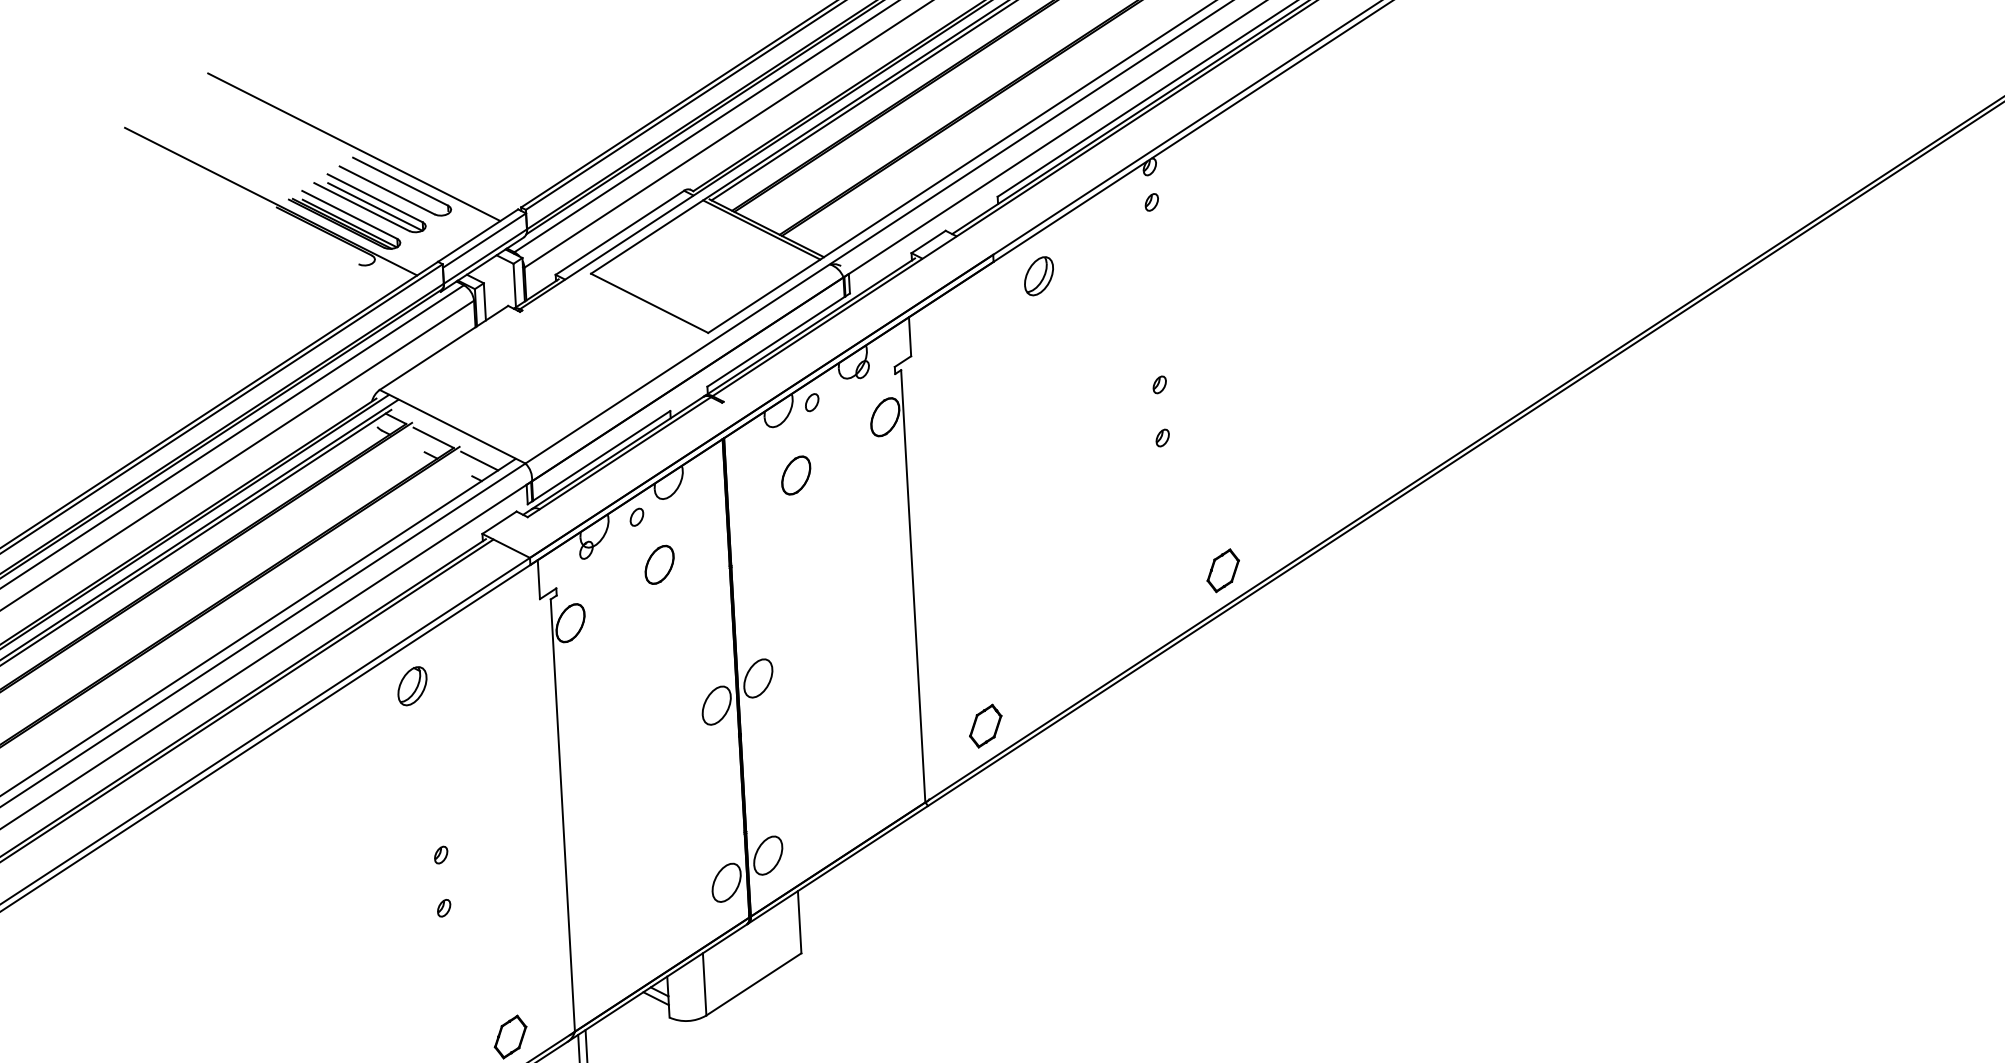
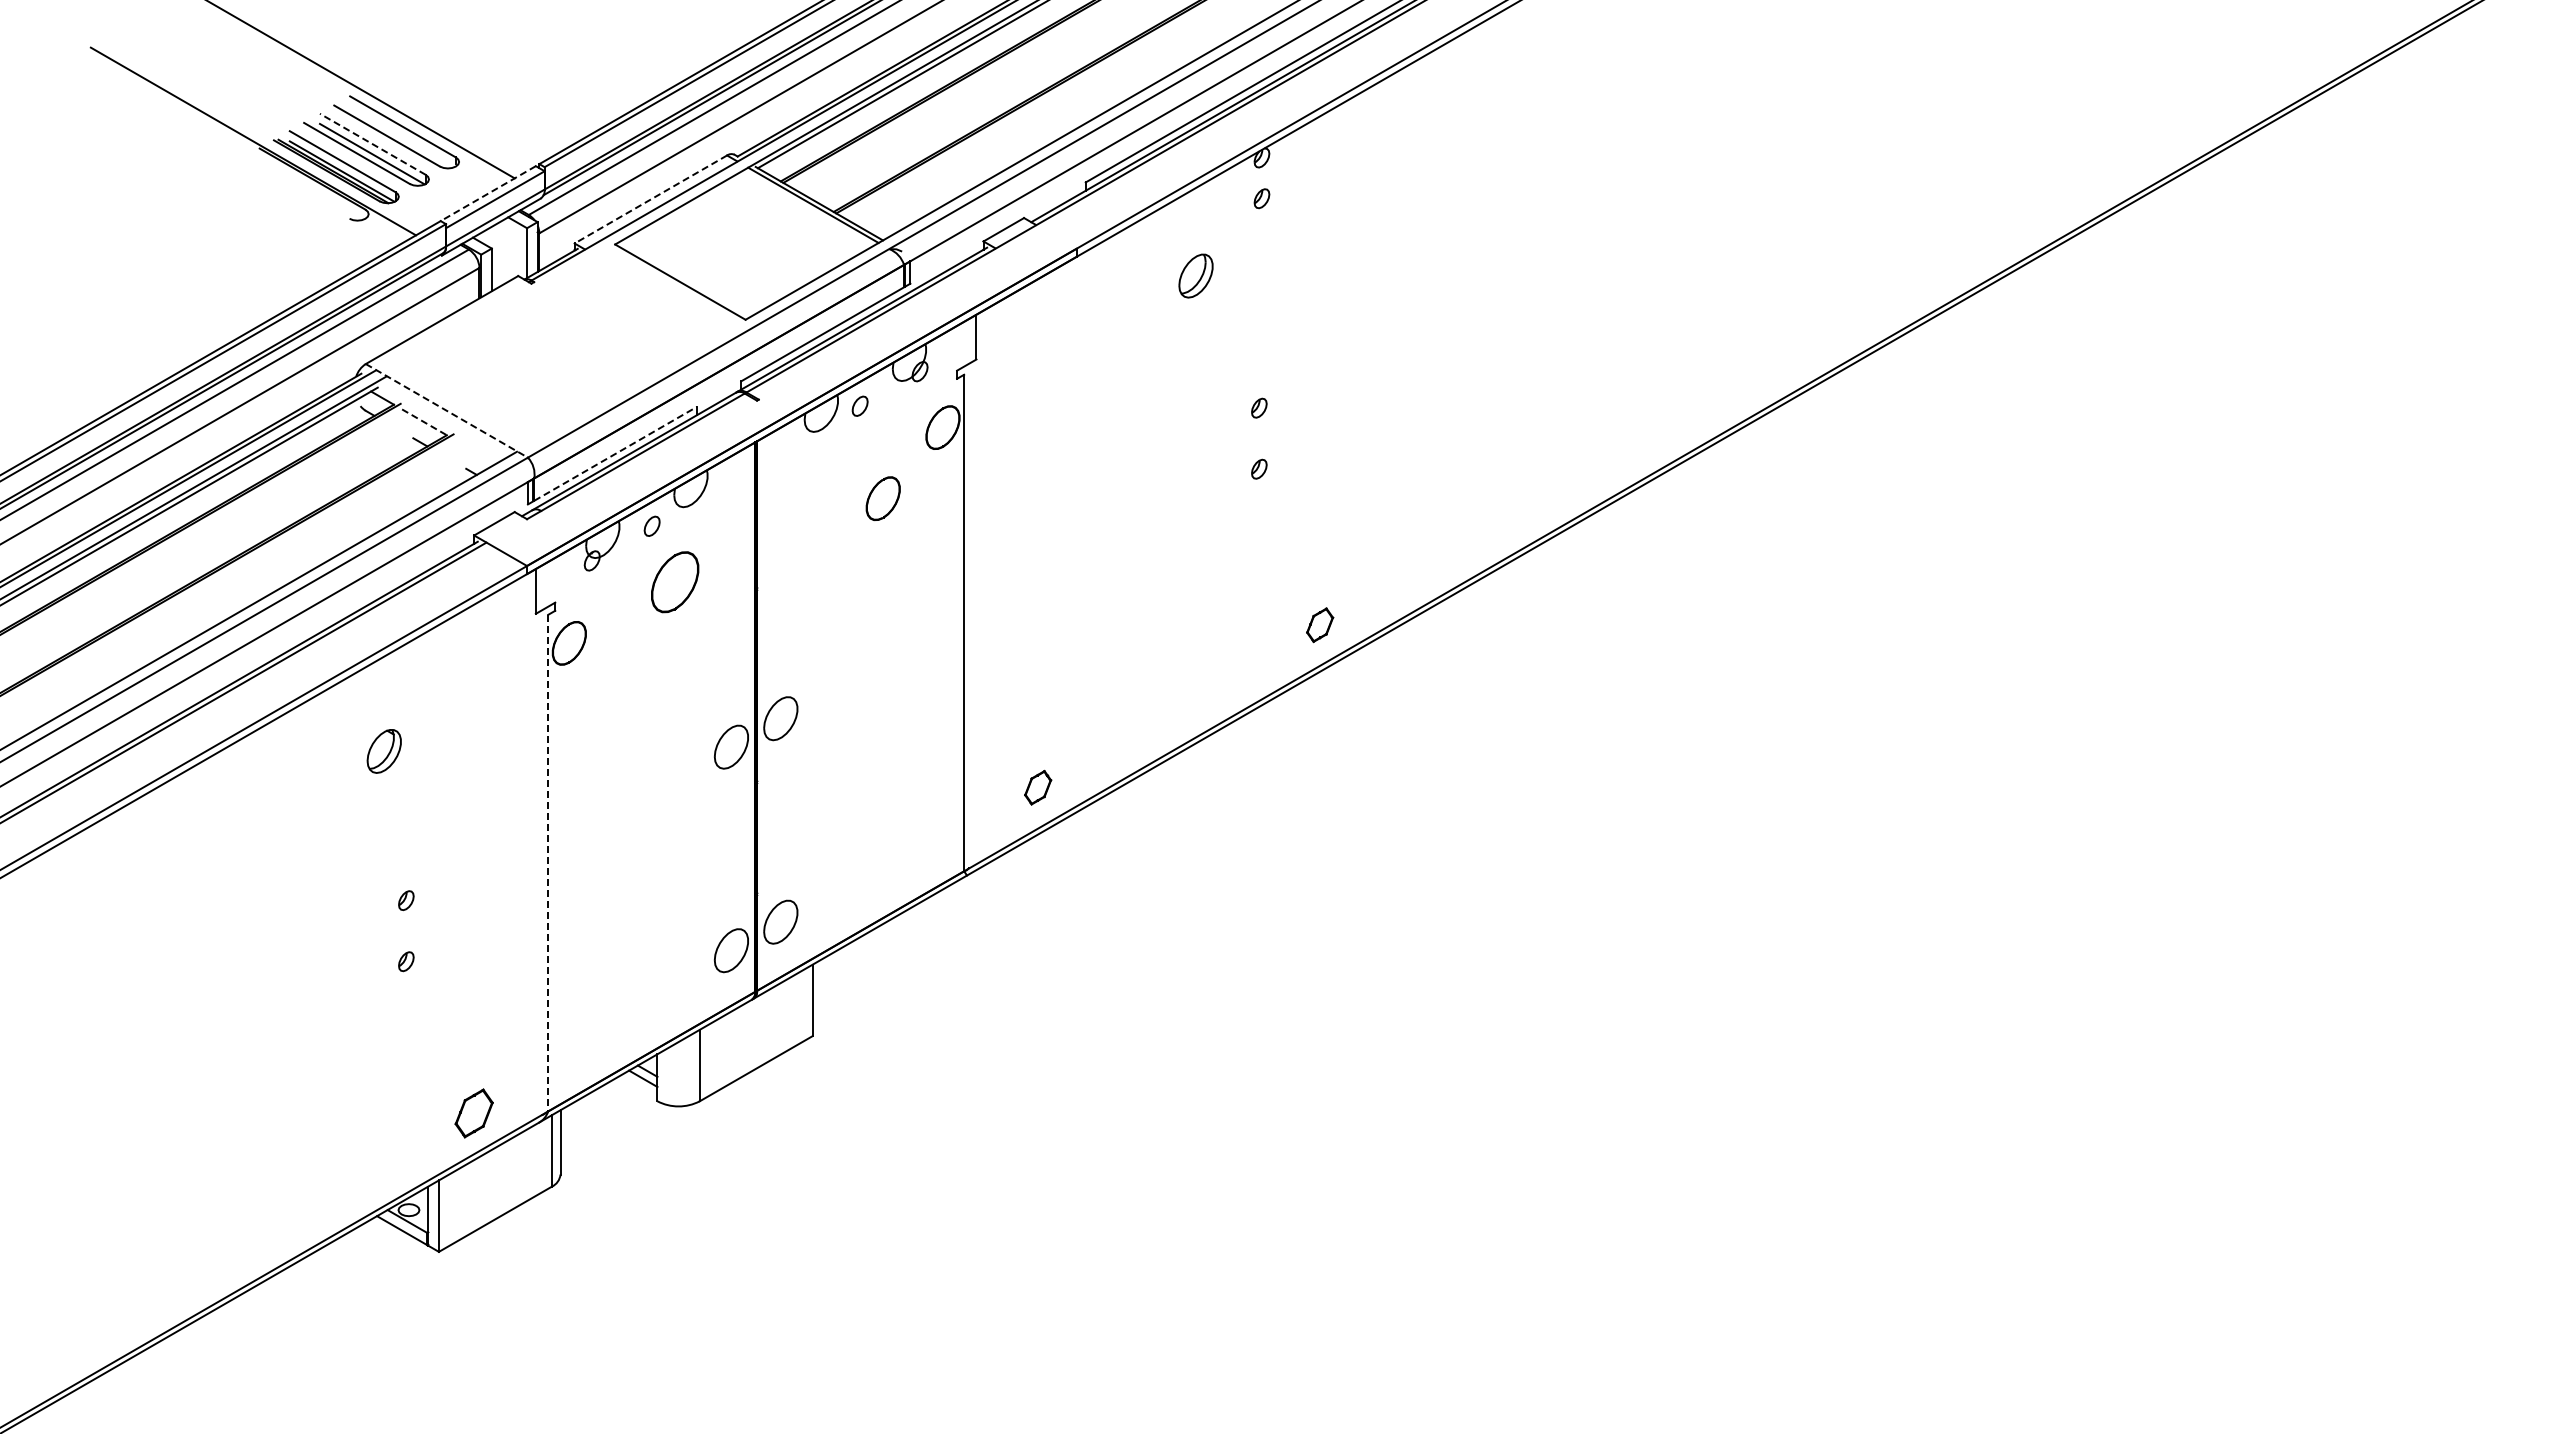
line: (374, 198) -> (372, 144), solid -> dashed
line: (619, 232) -> (650, 199), solid -> dashed
line: (478, 235) -> (488, 193), solid -> dashed
part: (1038, 275) -> (1195, 275), moved
line: (452, 426) -> (446, 410), solid -> dashed
line: (433, 437) -> (424, 422), solid -> dashed
line: (602, 455) -> (616, 453), solid -> dashed
line: (479, 460) -> (475, 451), removed
part: (795, 475) -> (882, 498), moved
part: (659, 565) -> (674, 582), size x1.4
part: (1222, 571) -> (1319, 625), size x0.7
part: (411, 686) -> (383, 751), moved
part: (985, 725) -> (1037, 787), size x0.7
line: (563, 815) -> (548, 863), solid -> dashed

